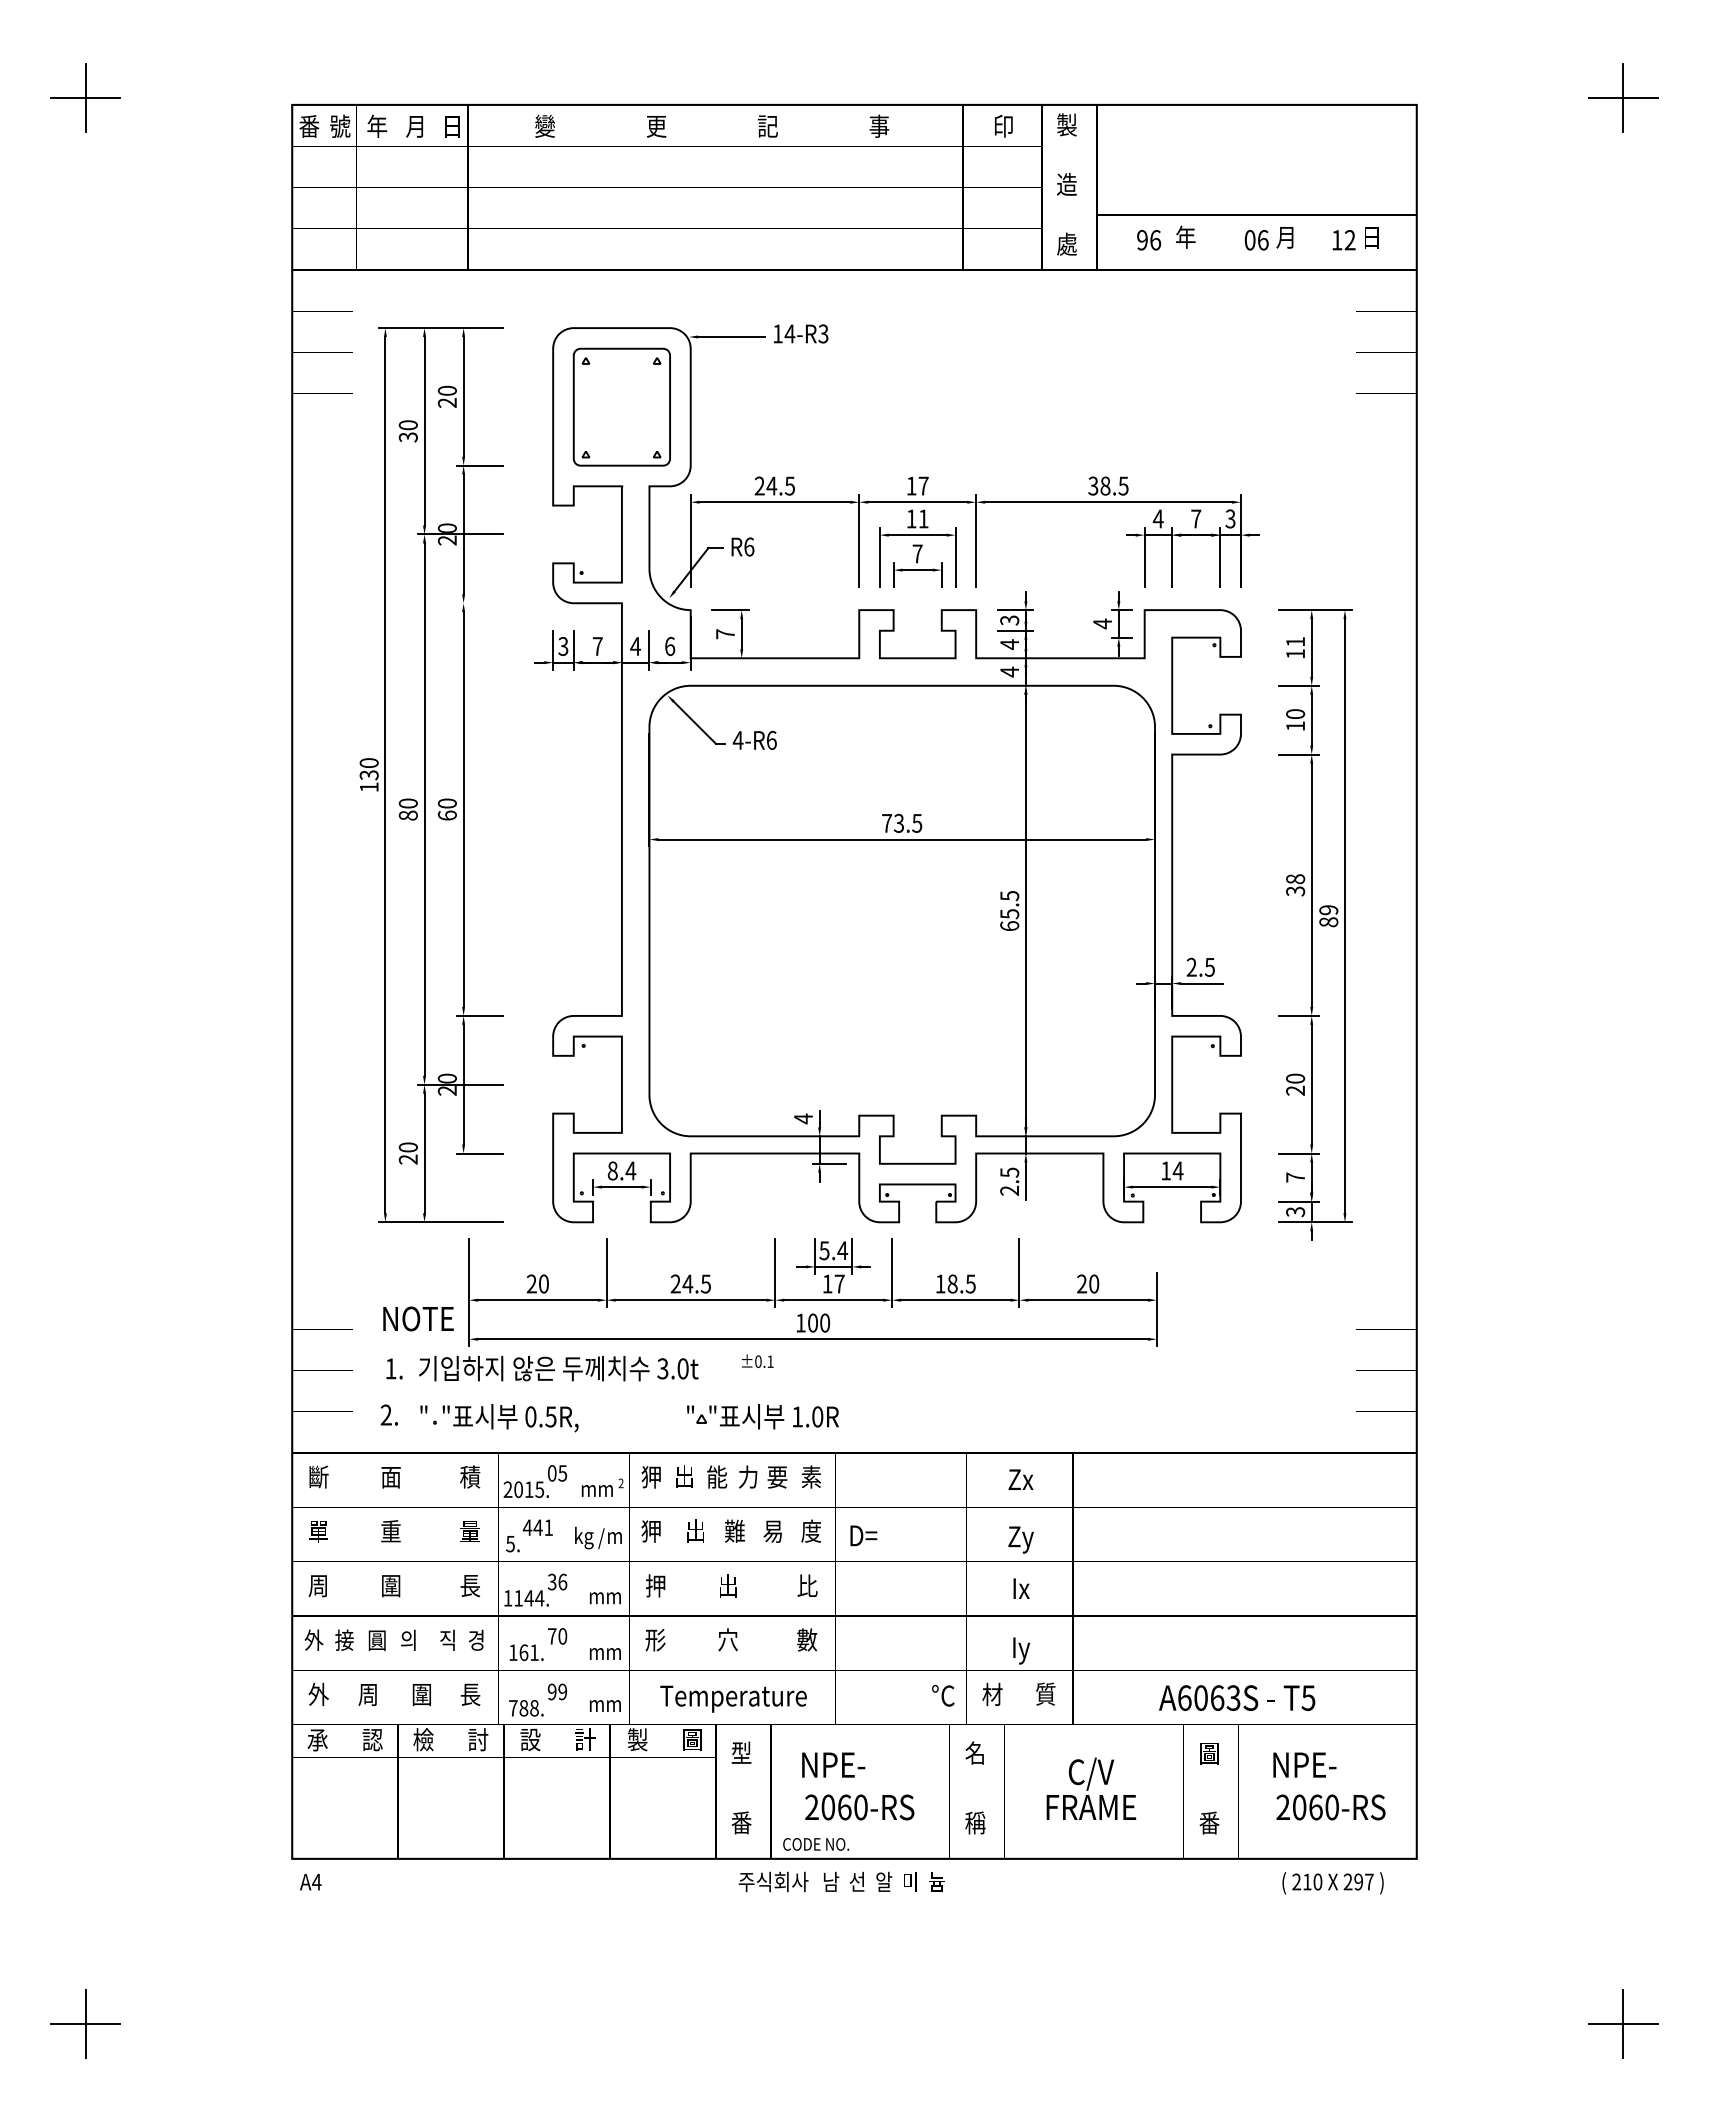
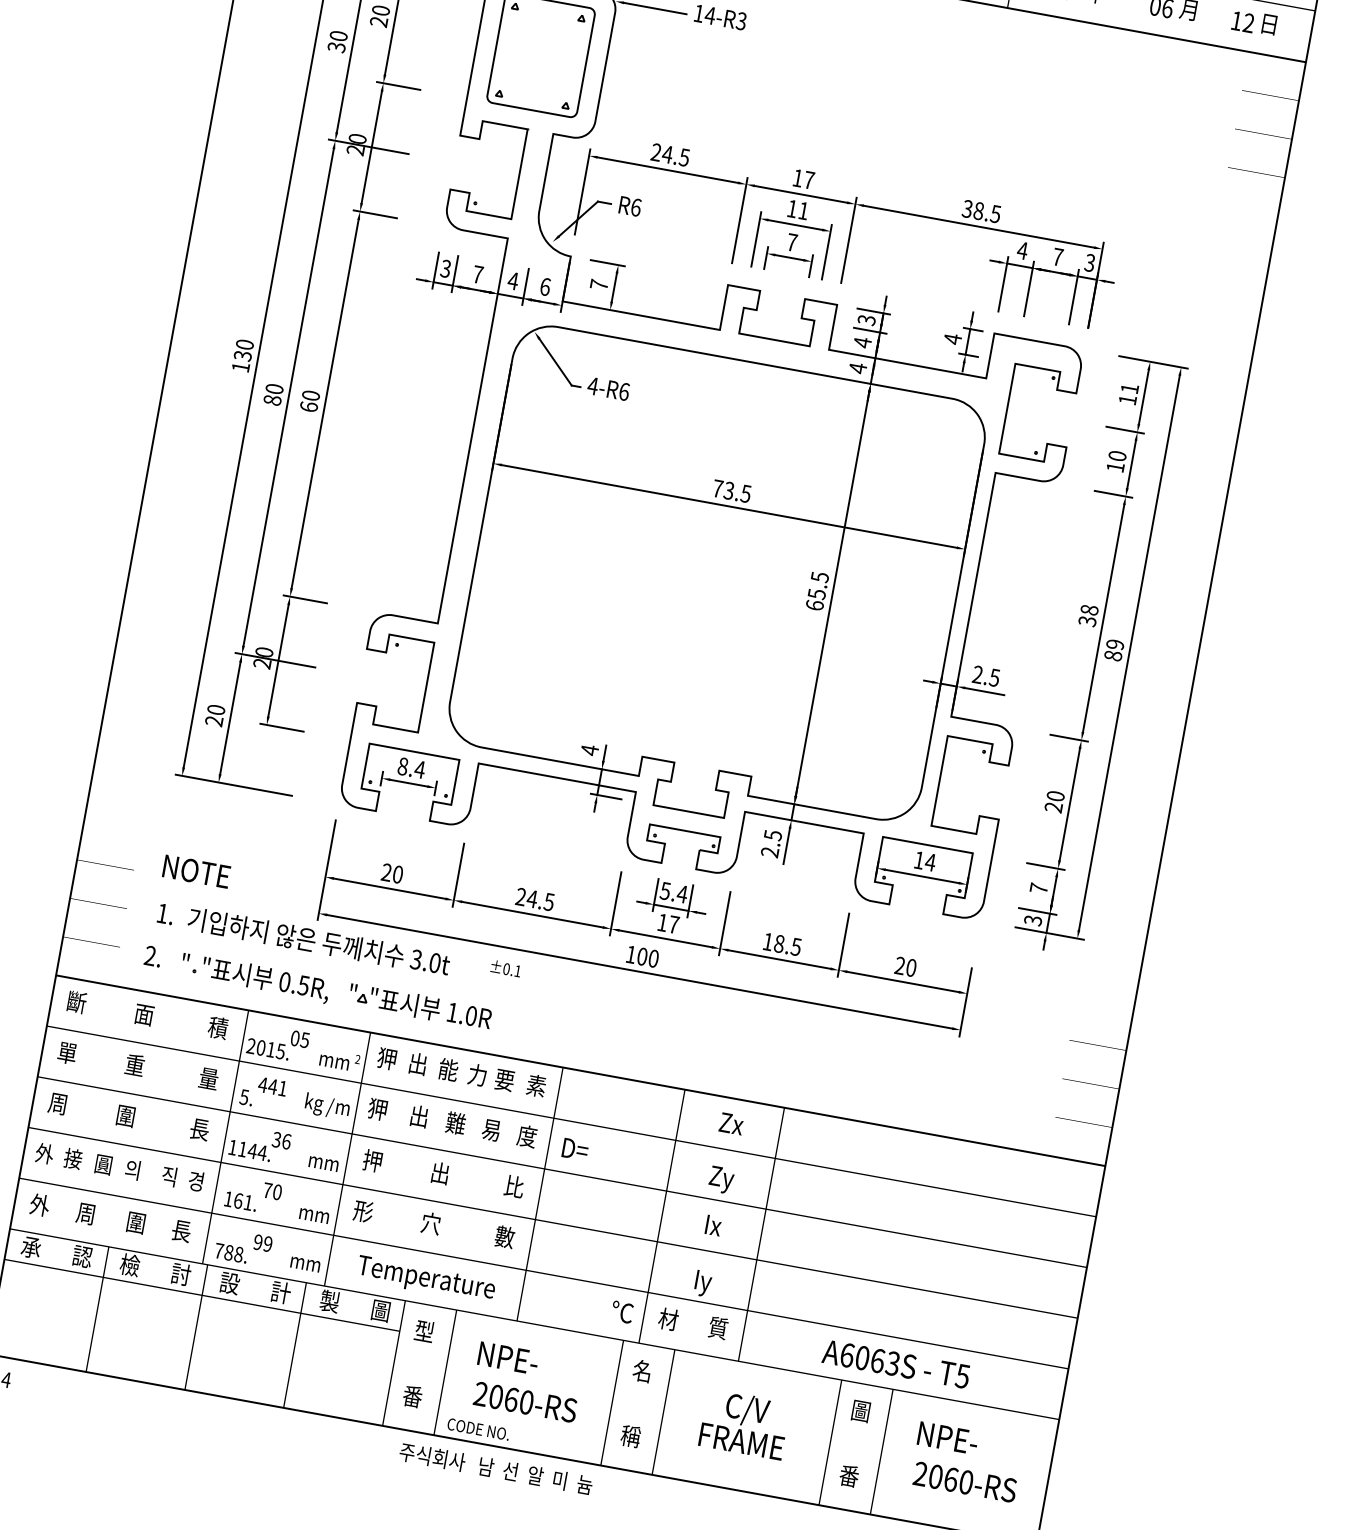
line: (479, 603) -> (374, 214), added
part: (812, 1299) -> (645, 934), moved
part: (762, 1416) -> (419, 1006), moved

